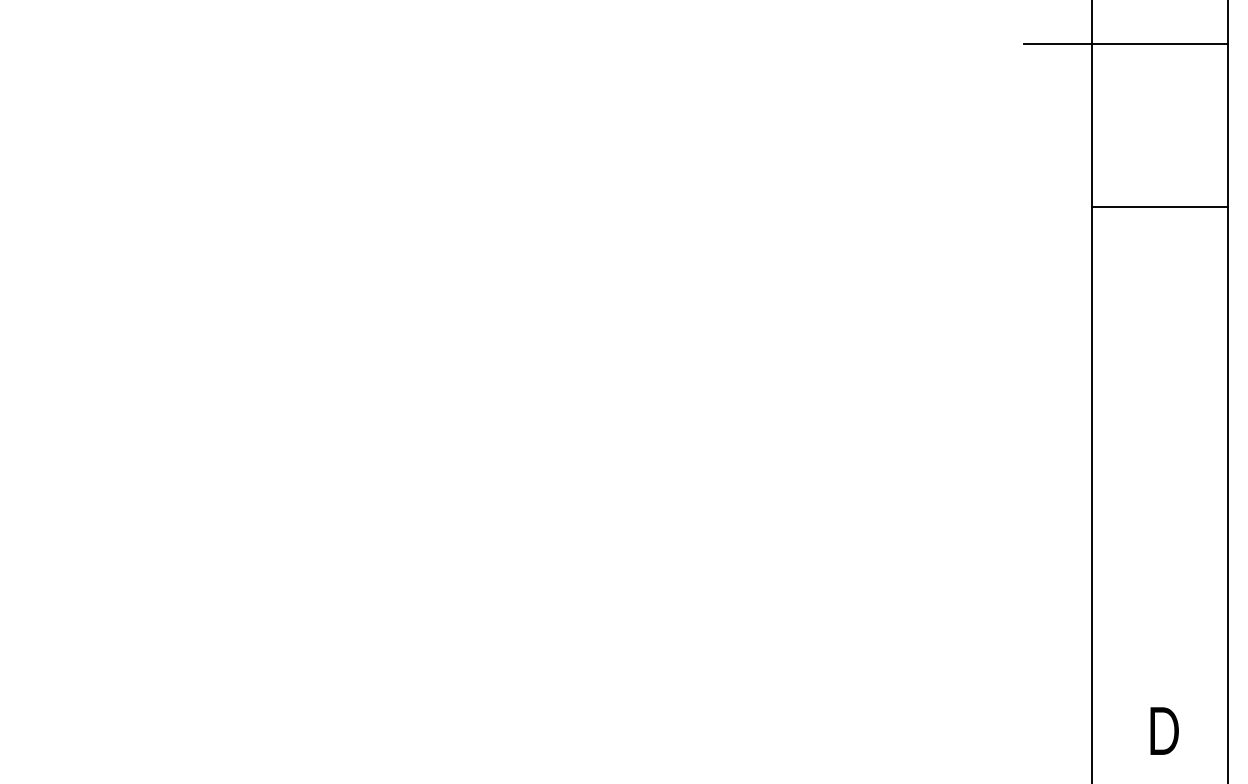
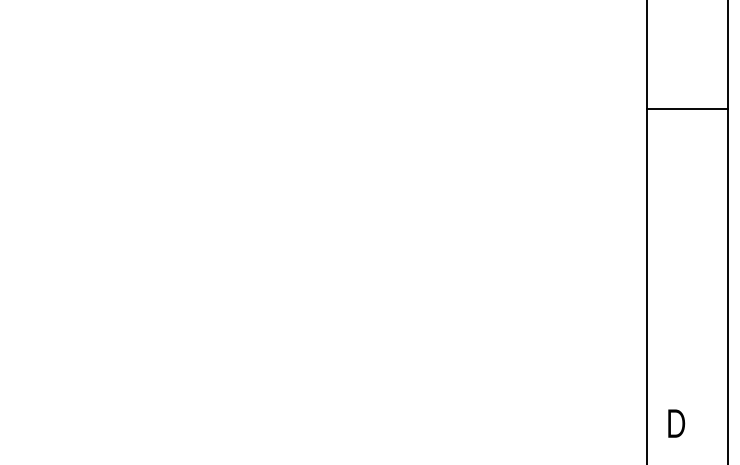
line: (1125, 44) -> (667, 26), removed
line: (1159, 206) -> (687, 108), moved
text: (1164, 730) -> (676, 423), moved

